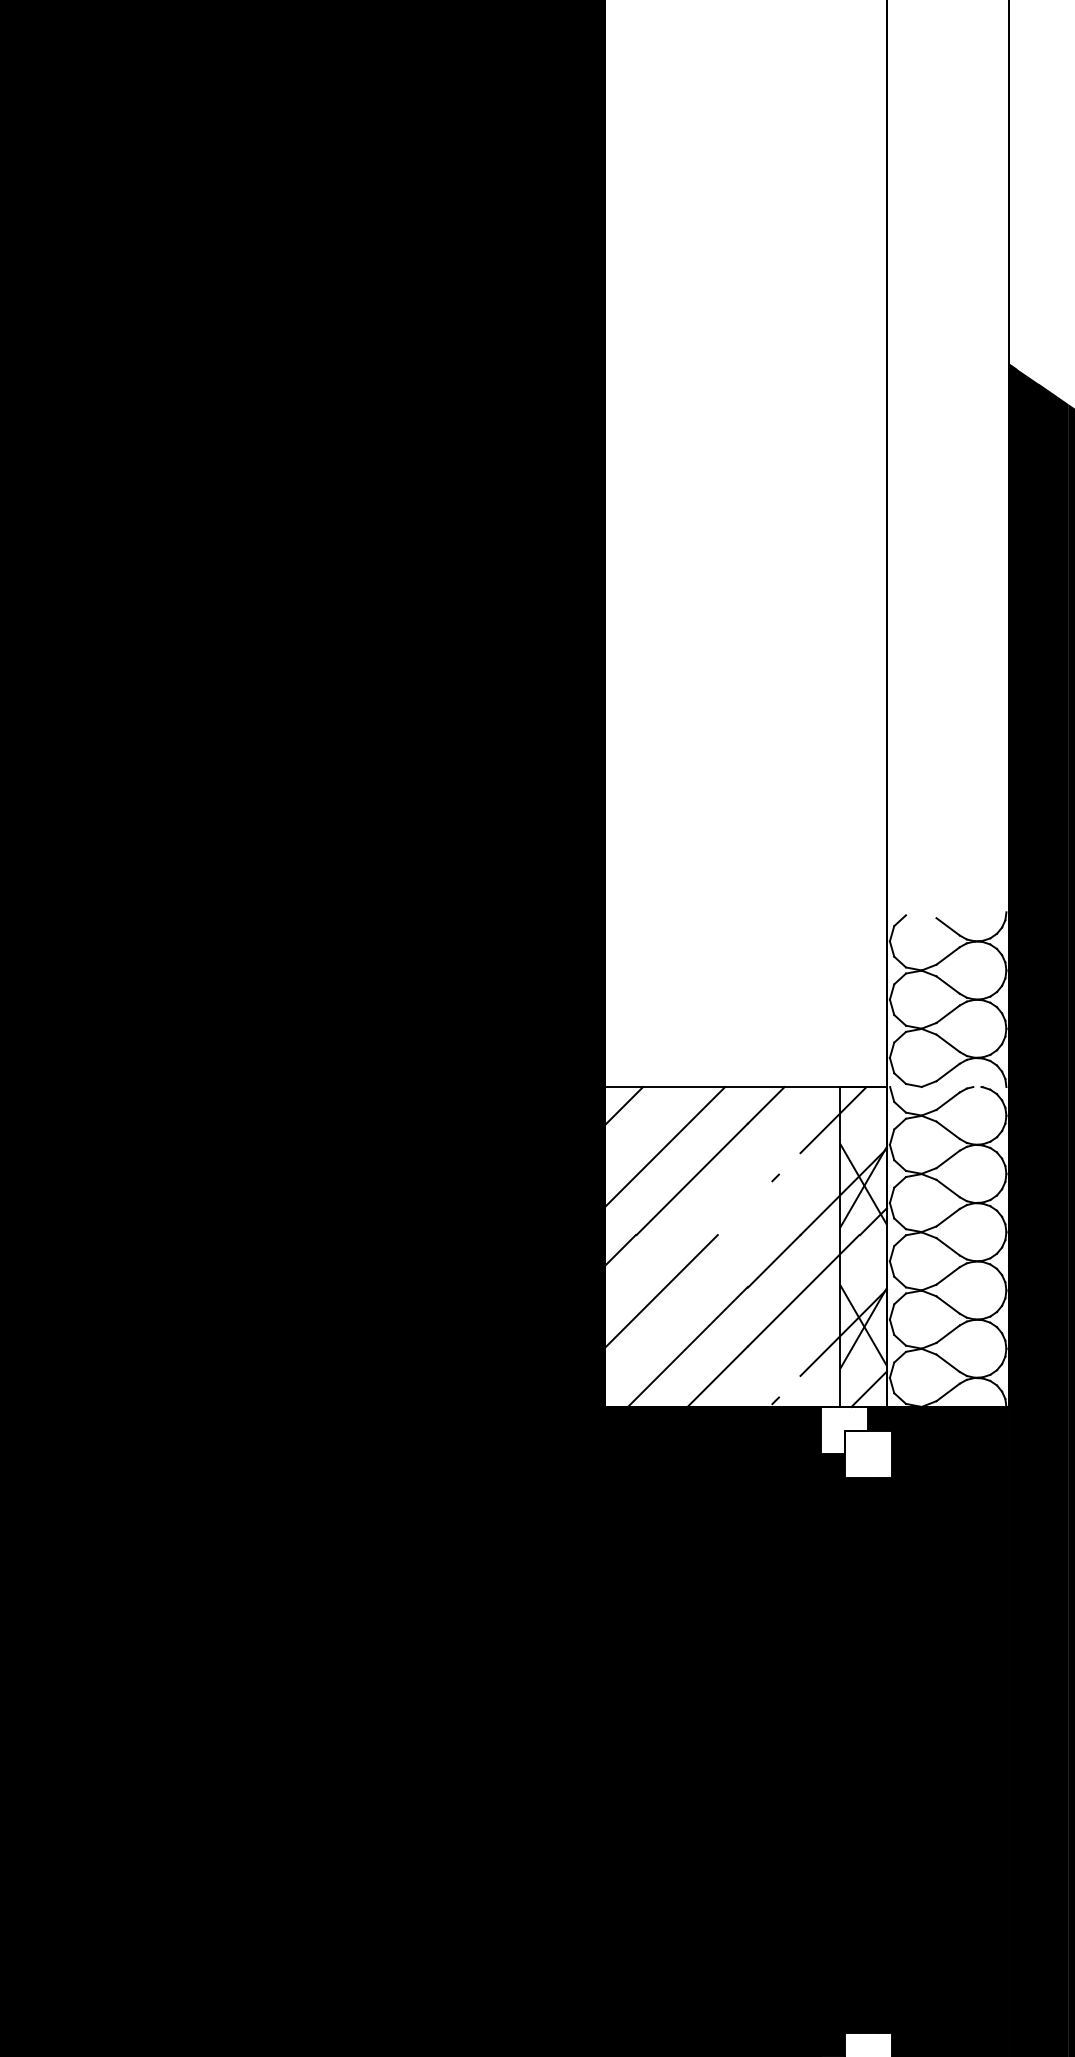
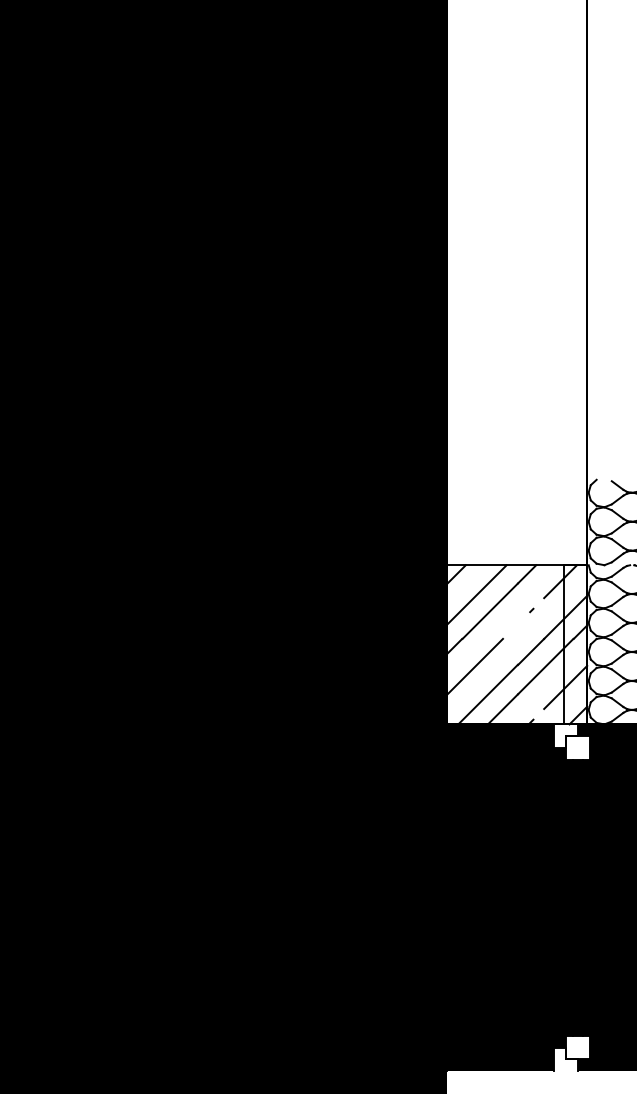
hatch: (863, 1256) -> (575, 649), removed

